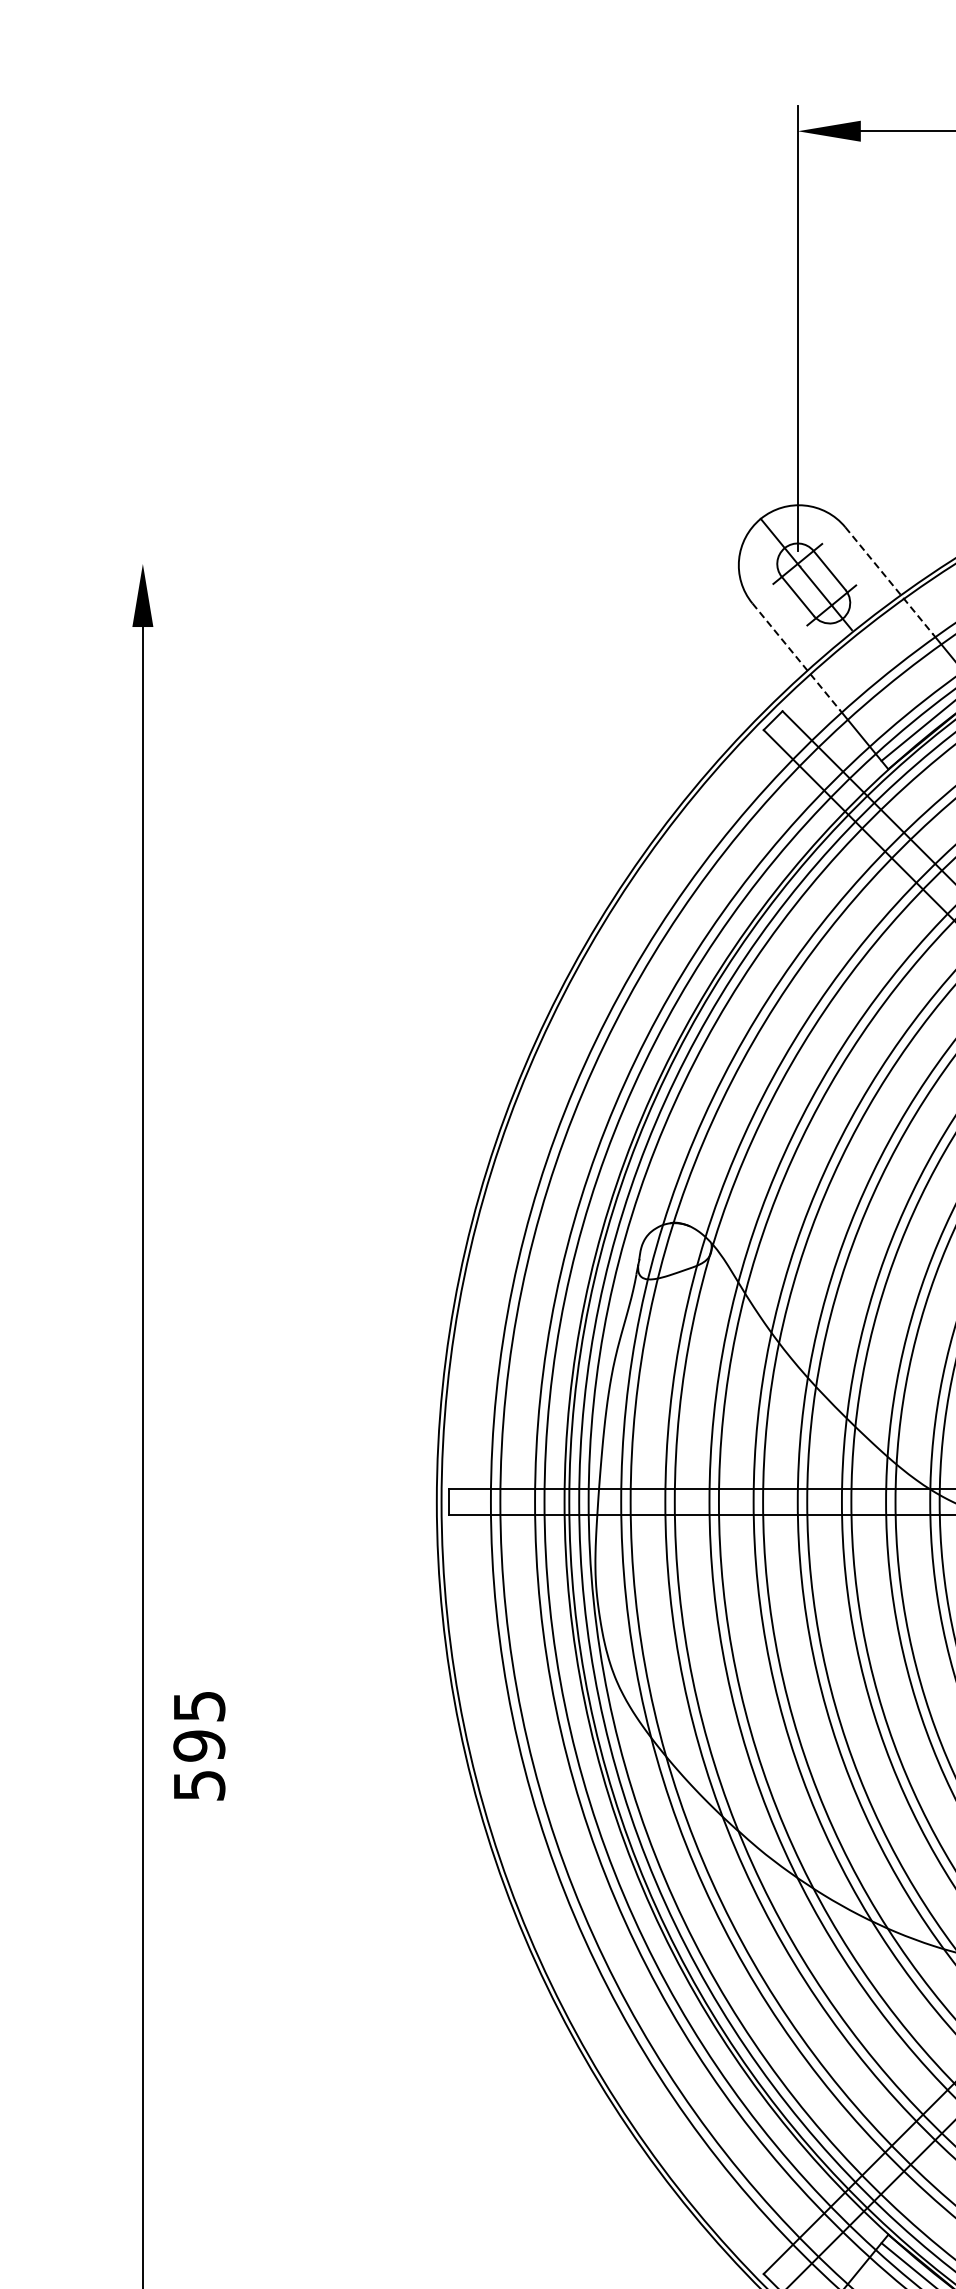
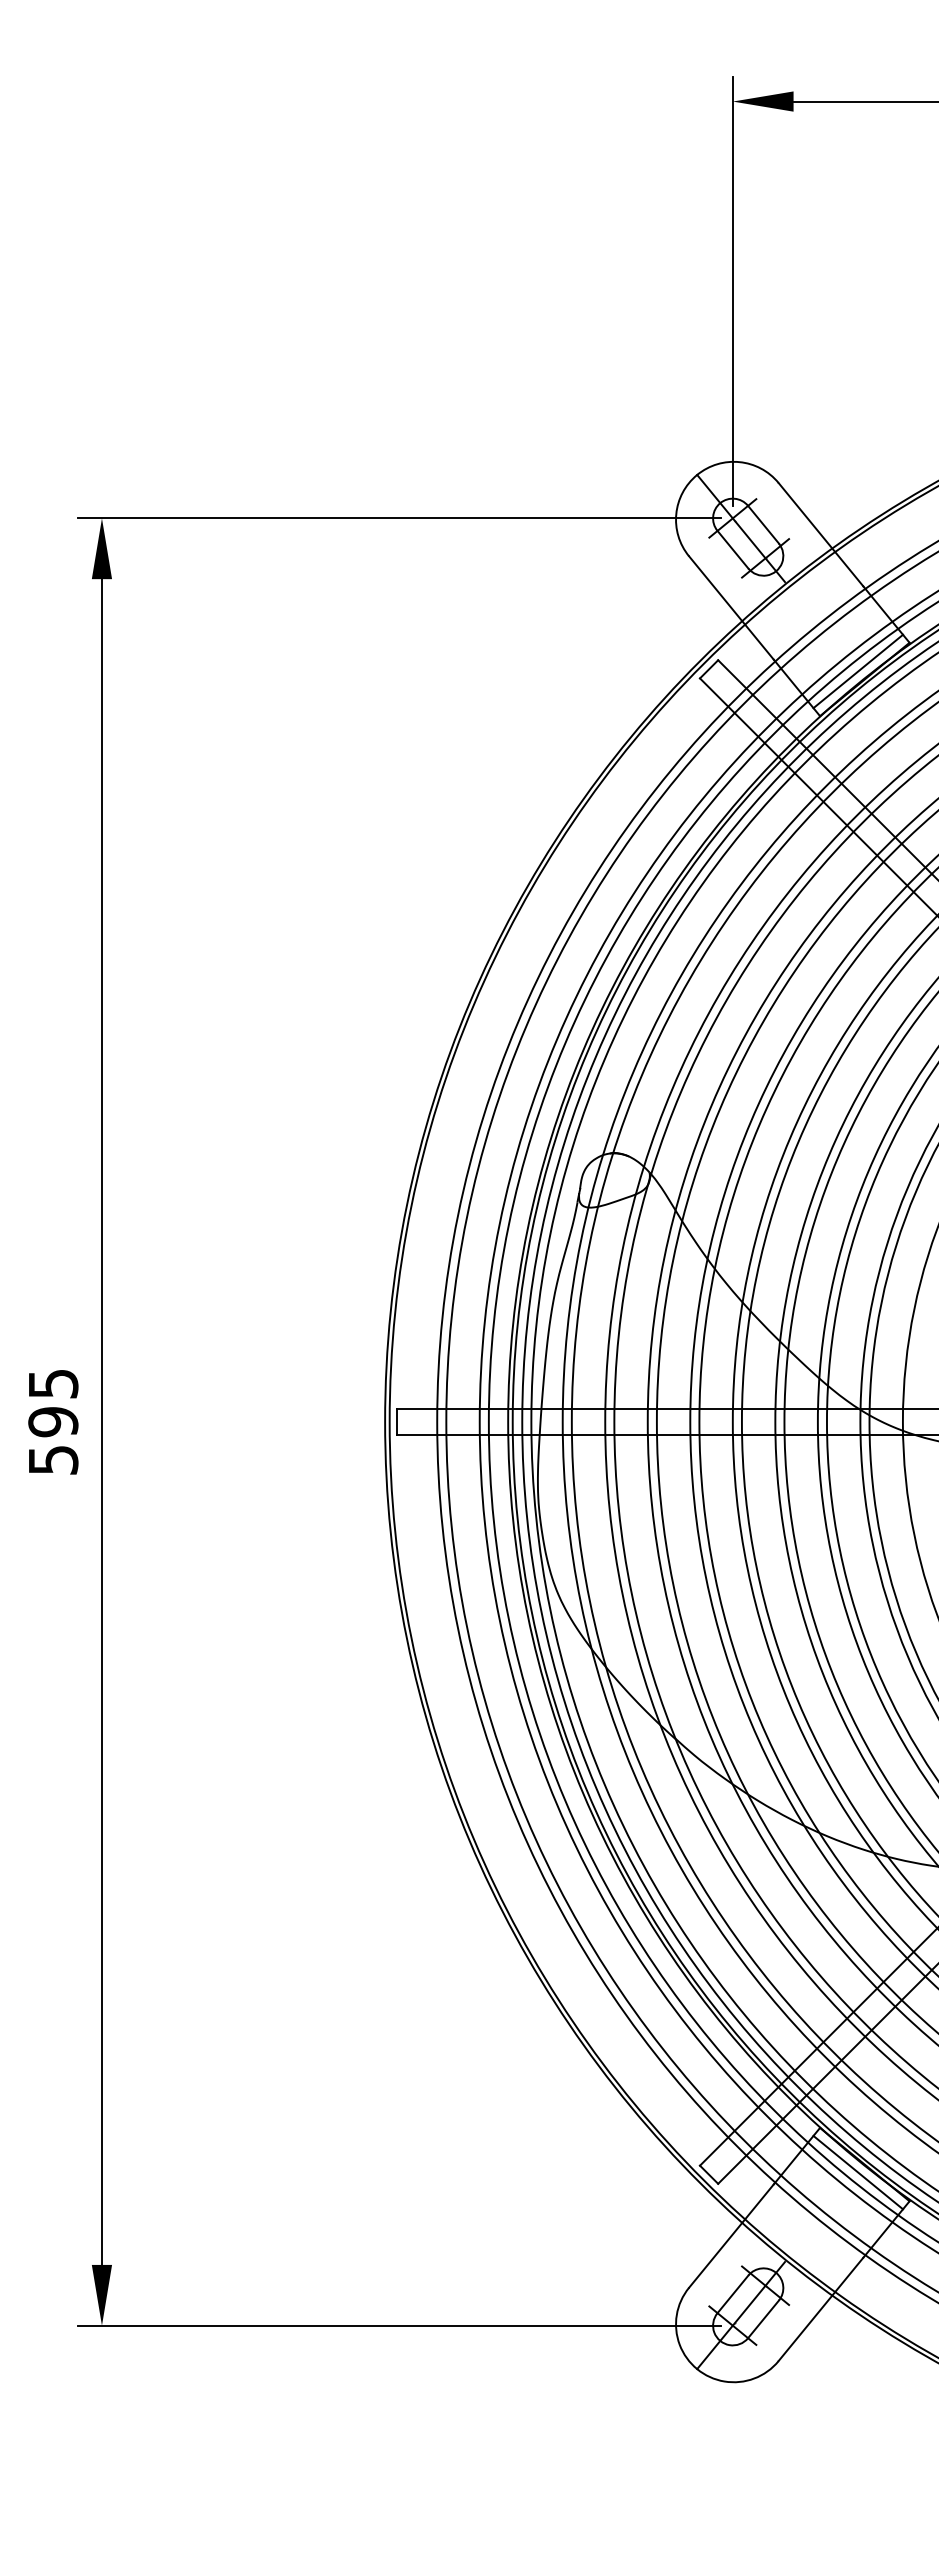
line: (450, 564) -> (398, 518), added
line: (888, 580) -> (820, 534), dashed -> solid
line: (796, 657) -> (731, 608), dashed -> solid
text: (199, 1746) -> (53, 1422), moved

